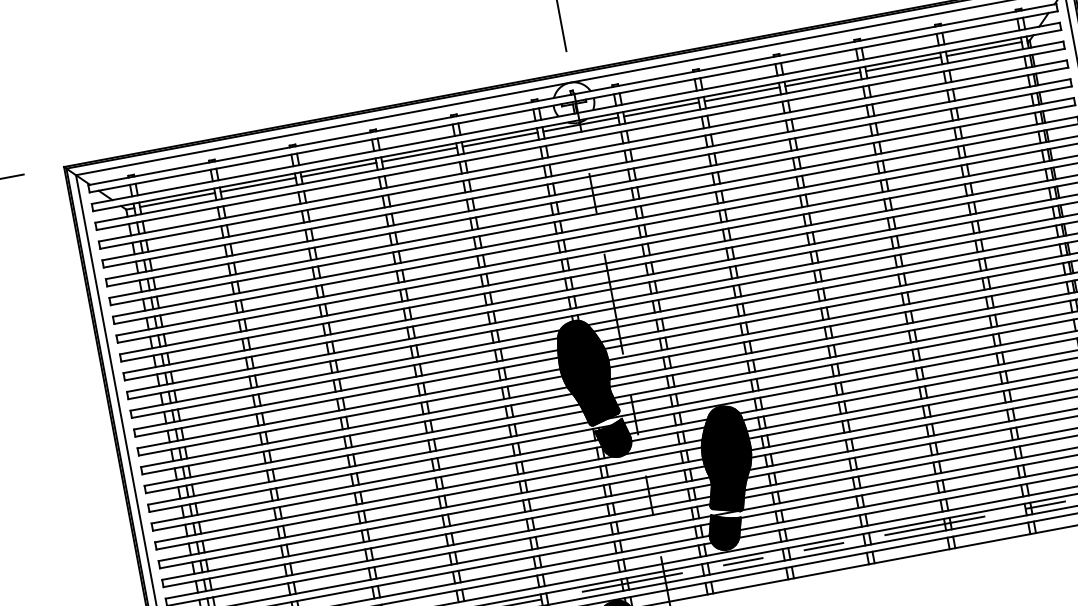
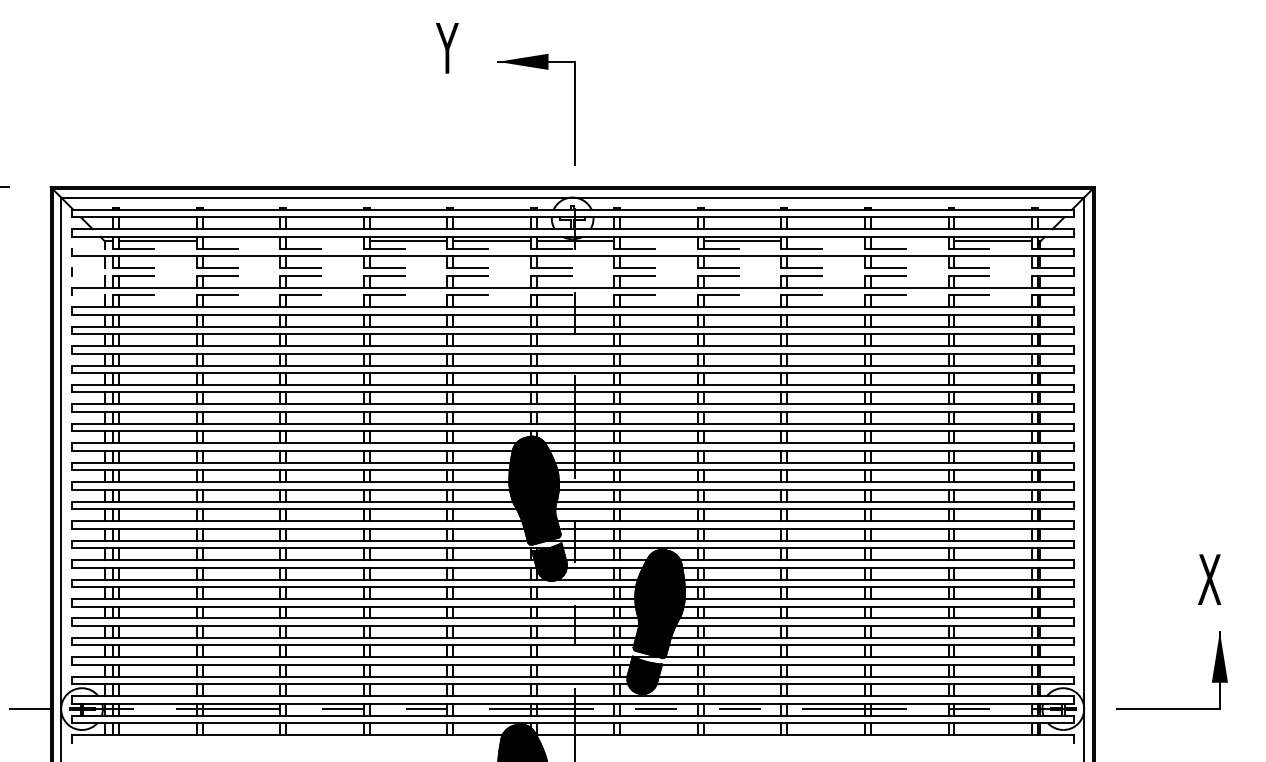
line: (903, 64) -> (909, 241), removed
line: (822, 79) -> (825, 241), removed
line: (660, 109) -> (658, 241), removed
line: (579, 131) -> (572, 248), solid -> dashed
line: (582, 151) -> (572, 268), solid -> dashed
line: (584, 158) -> (572, 275), solid -> dashed
line: (338, 170) -> (324, 241), removed
line: (587, 177) -> (572, 295), solid -> dashed
line: (258, 185) -> (241, 241), removed

